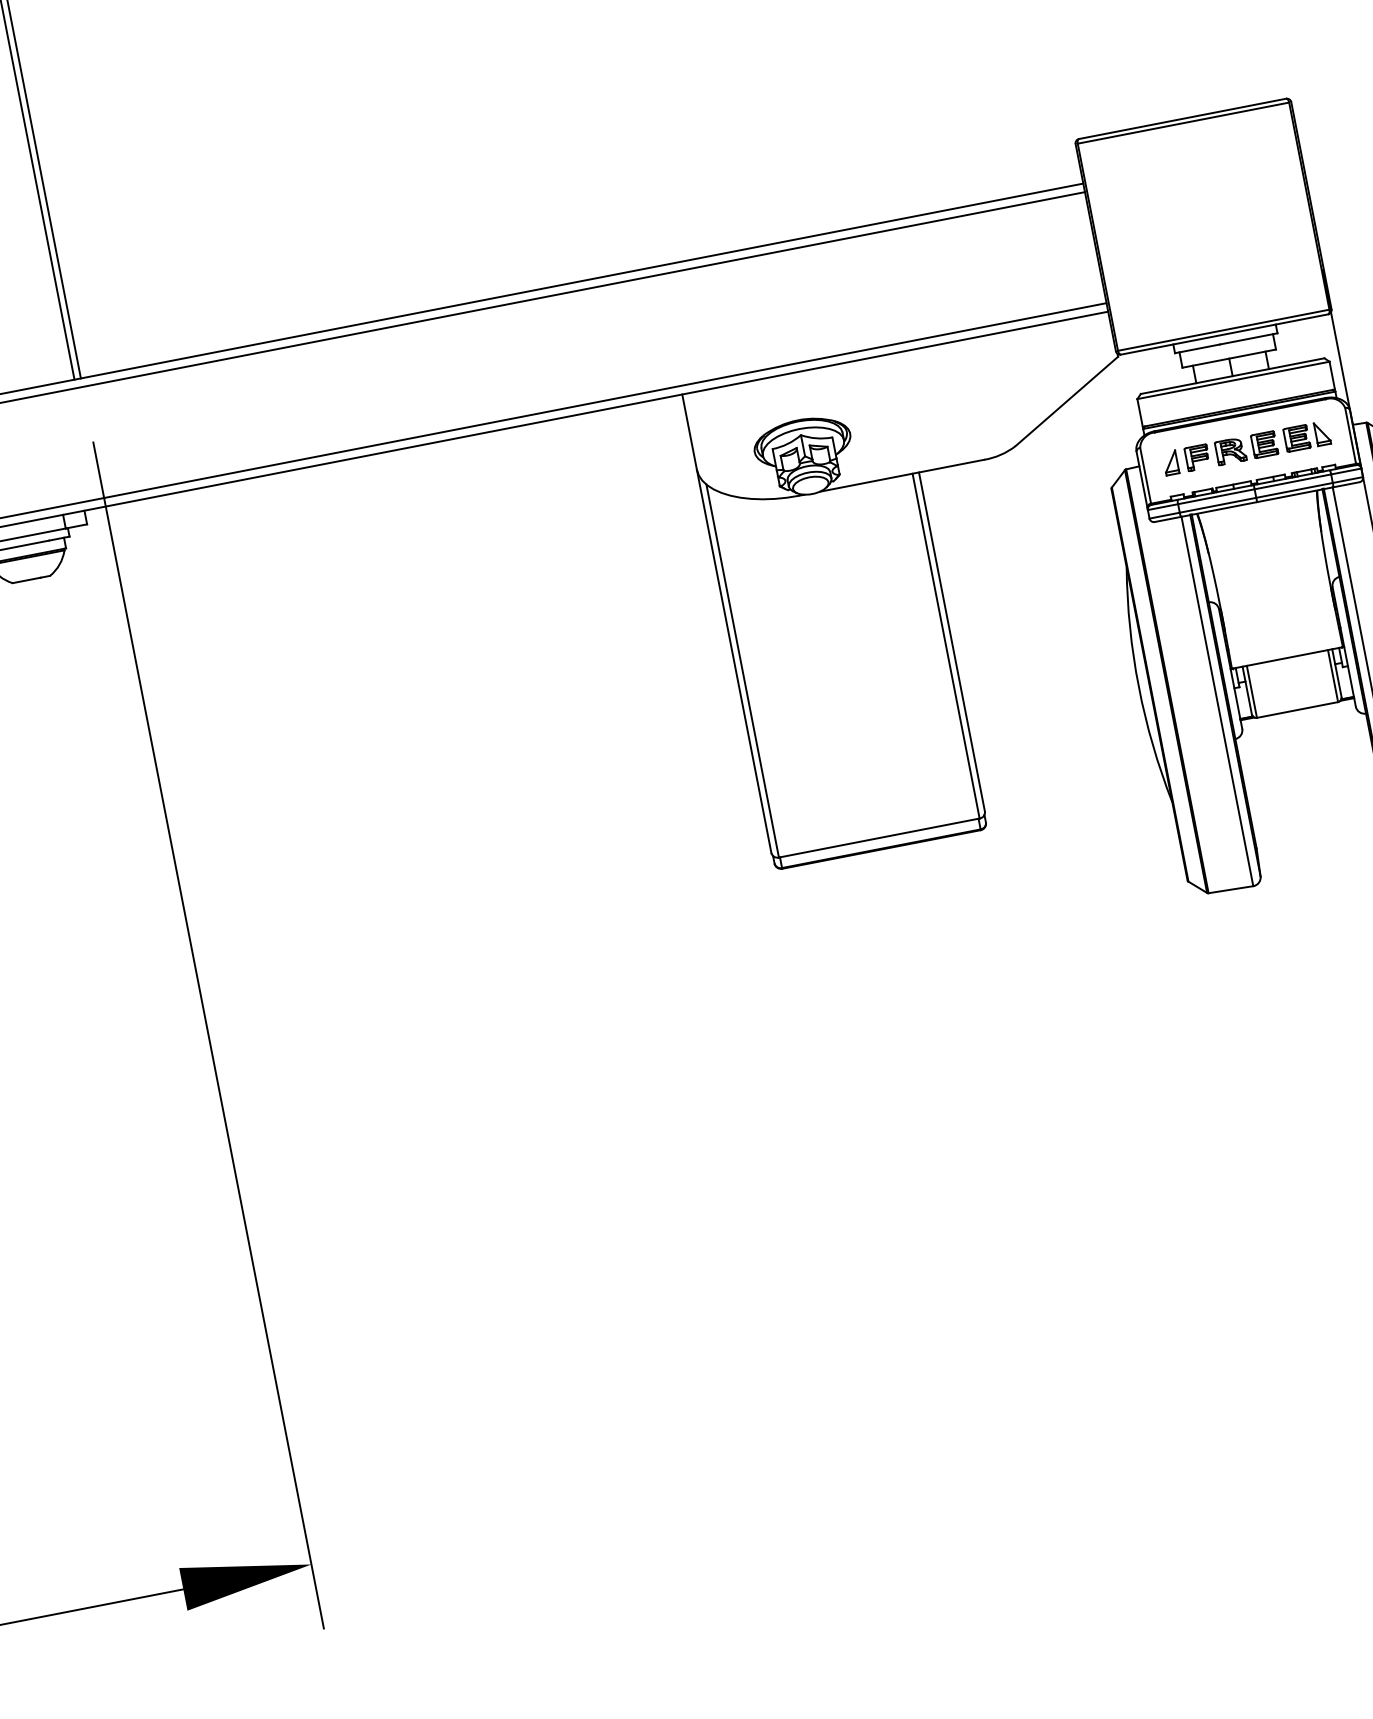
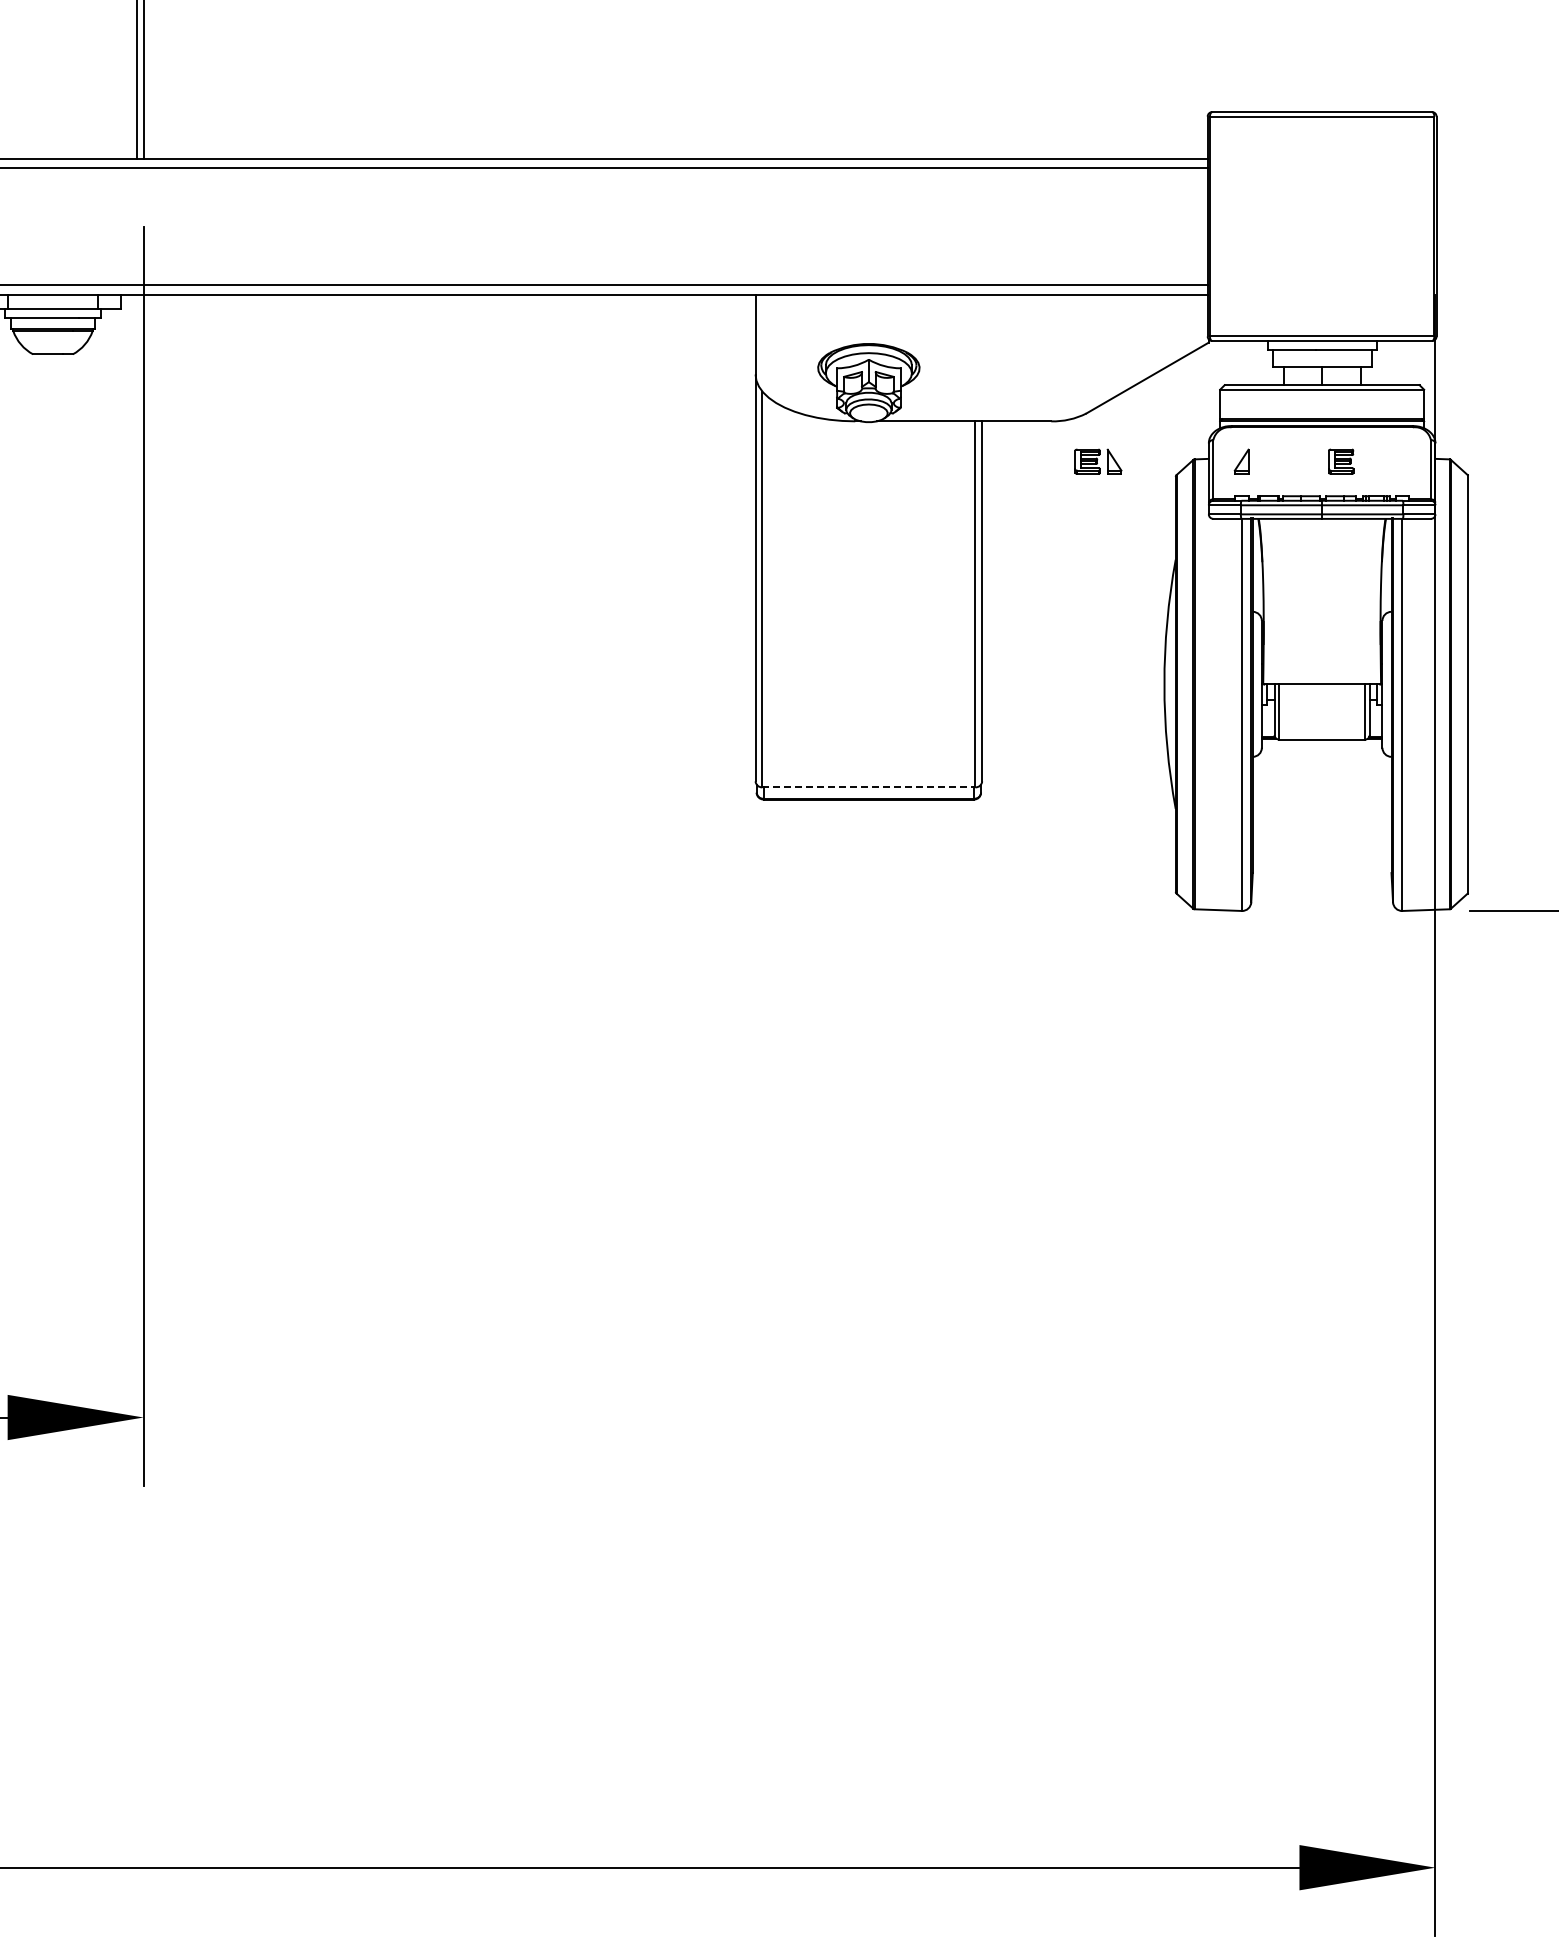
part: (1307, 436) -> (1098, 461), moved
part: (1214, 454) -> (1288, 461), removed
line: (878, 838) -> (868, 787), solid -> dashed

